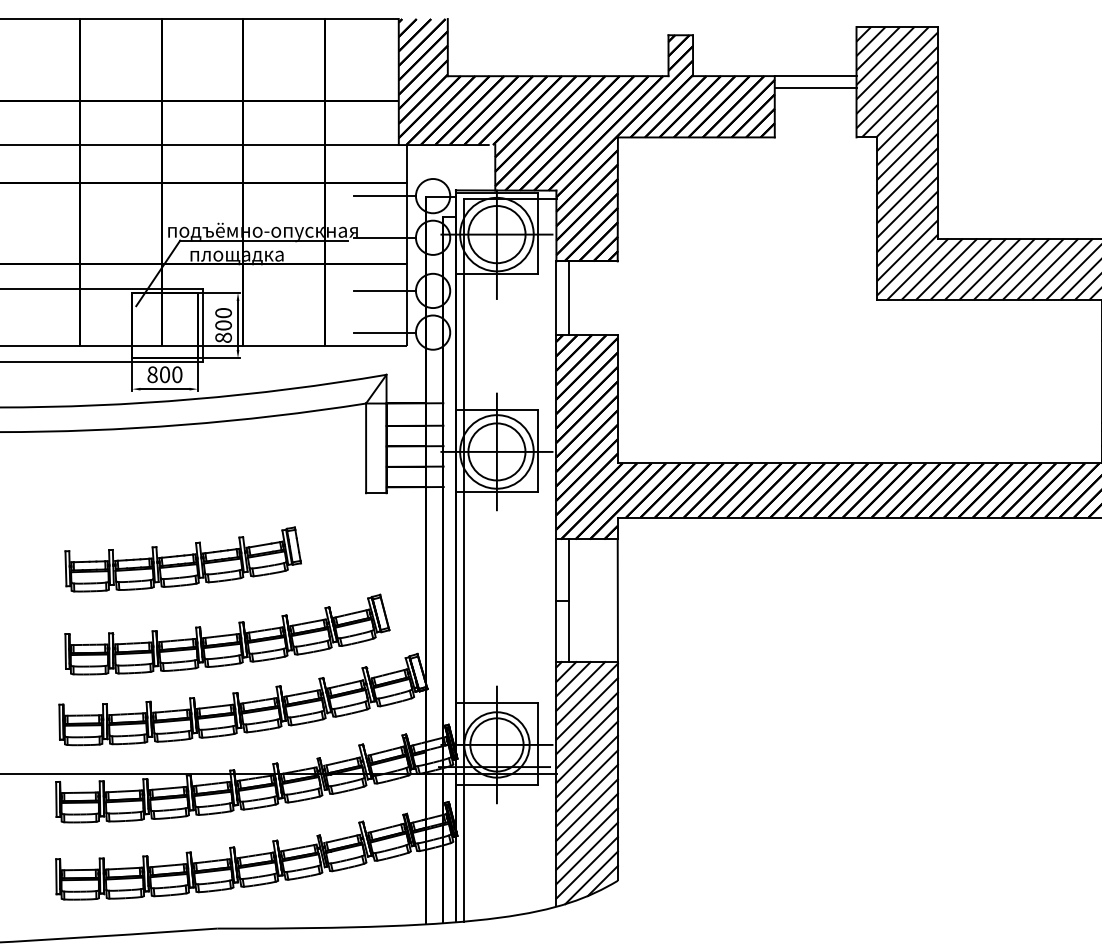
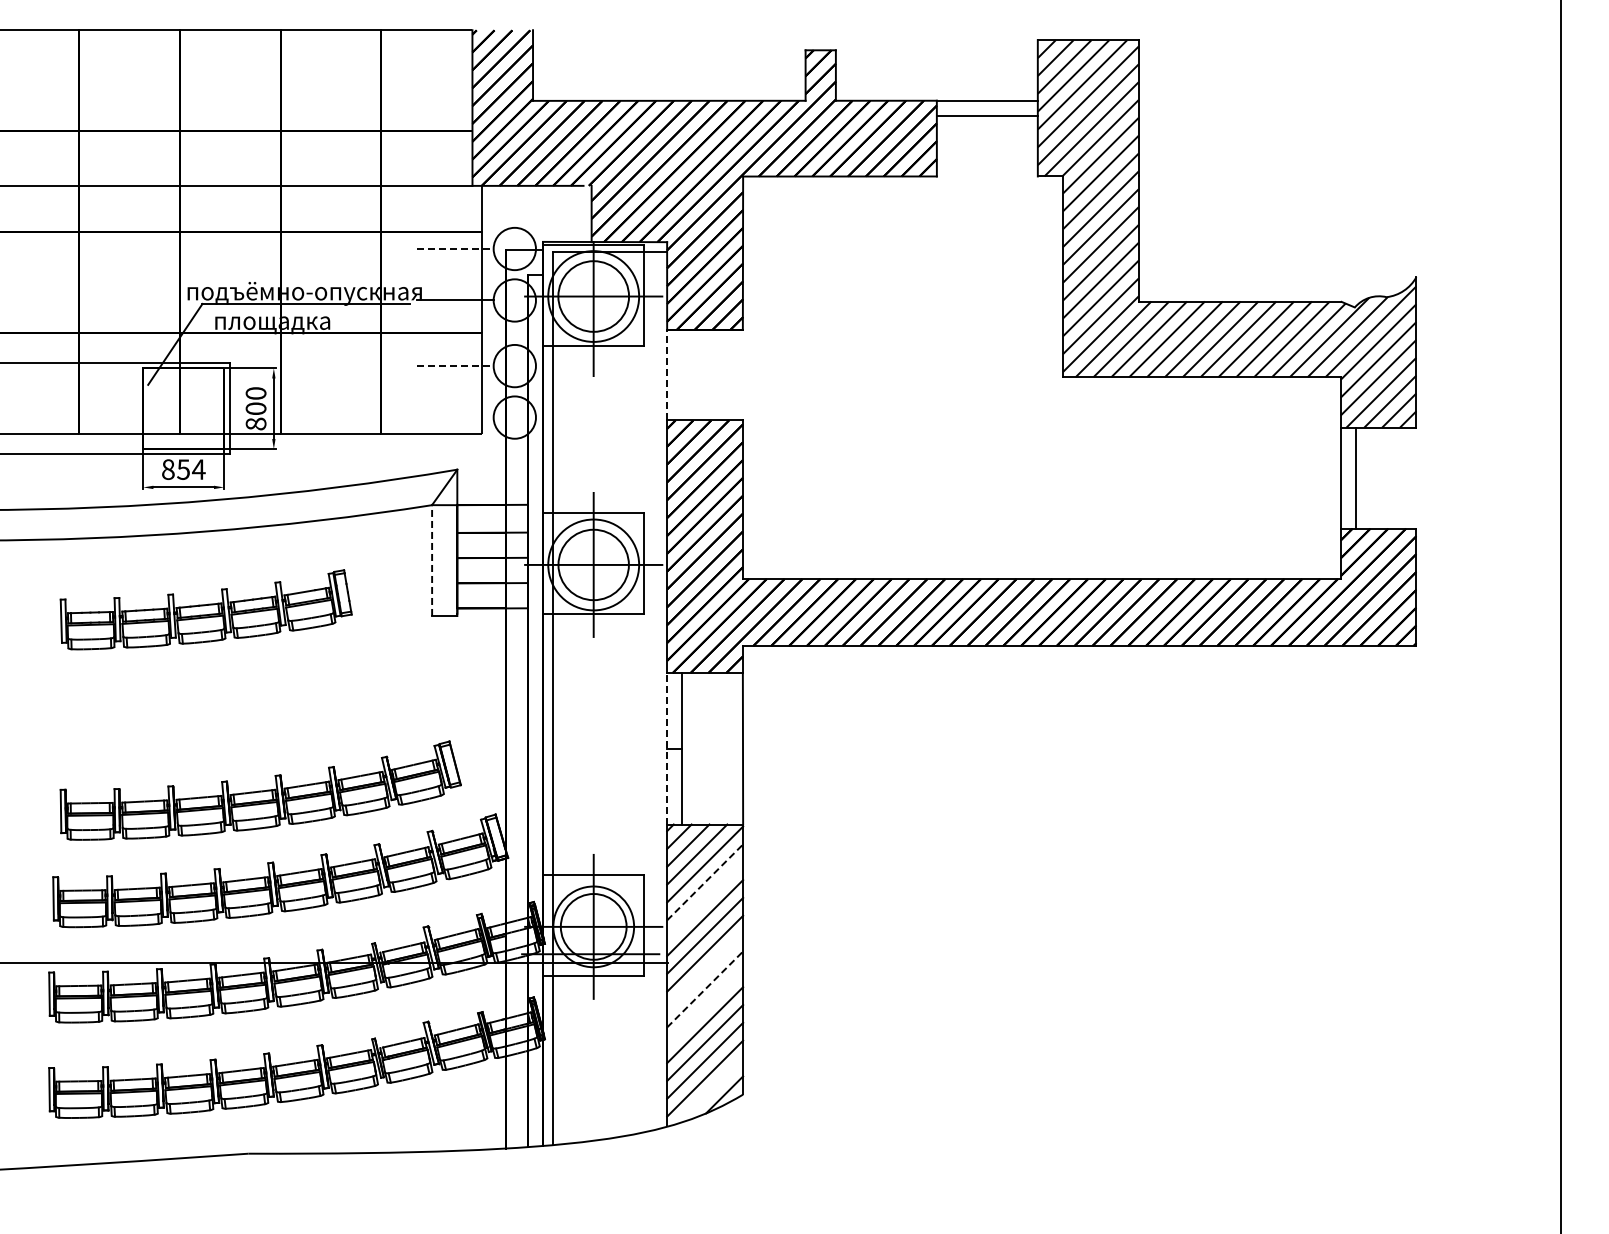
line: (385, 196) -> (455, 249), solid -> dashed
line: (385, 291) -> (455, 366), solid -> dashed
line: (556, 297) -> (667, 374), solid -> dashed
line: (568, 297) -> (682, 374), removed
line: (384, 332) -> (454, 417), removed
text: (171, 374) -> (191, 469), 800 -> 854
line: (366, 448) -> (432, 560), solid -> dashed
part: (182, 559) -> (205, 609), moved
line: (556, 600) -> (667, 748), solid -> dashed
line: (587, 709) -> (705, 882), solid -> dashed
line: (587, 723) -> (705, 900), removed
line: (587, 781) -> (705, 971), removed
line: (587, 795) -> (705, 989), solid -> dashed
line: (587, 810) -> (705, 1007), removed
line: (591, 877) -> (710, 1090), removed

